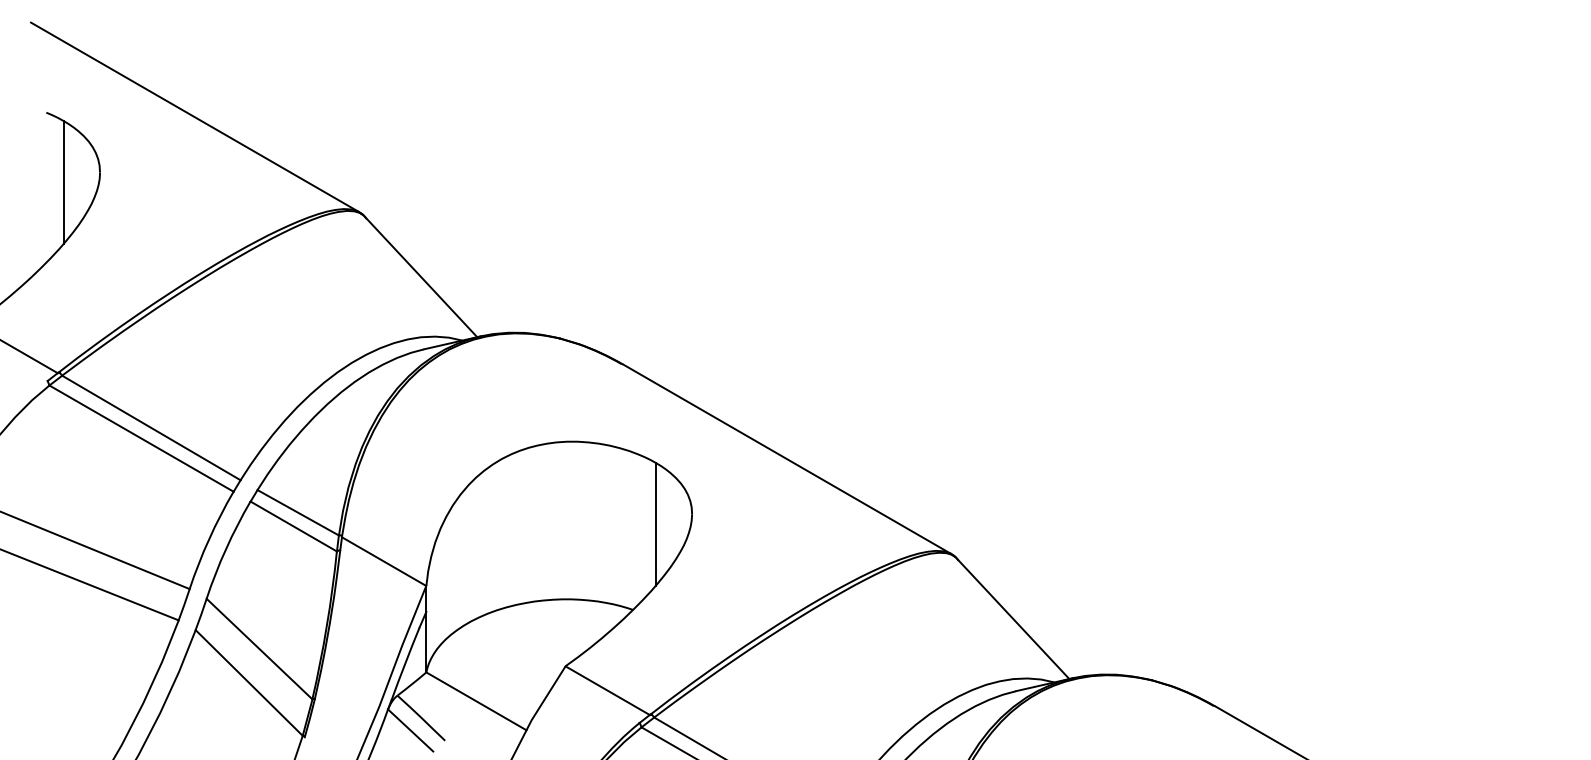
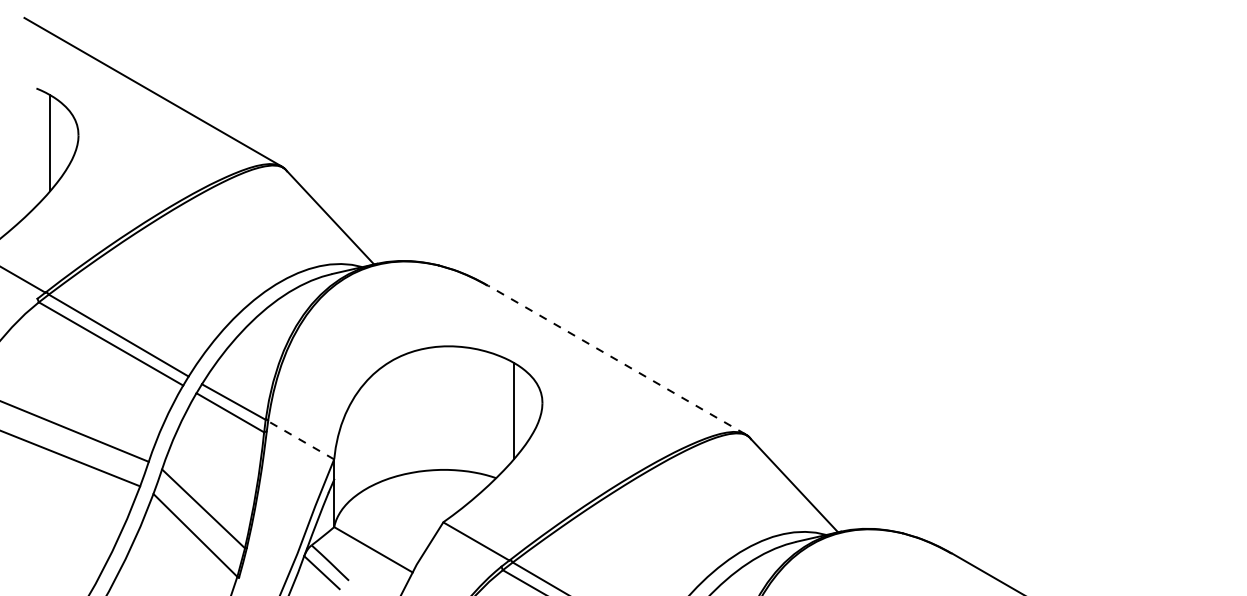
line: (786, 458) -> (616, 359), solid -> dashed
line: (384, 561) -> (301, 440), solid -> dashed

